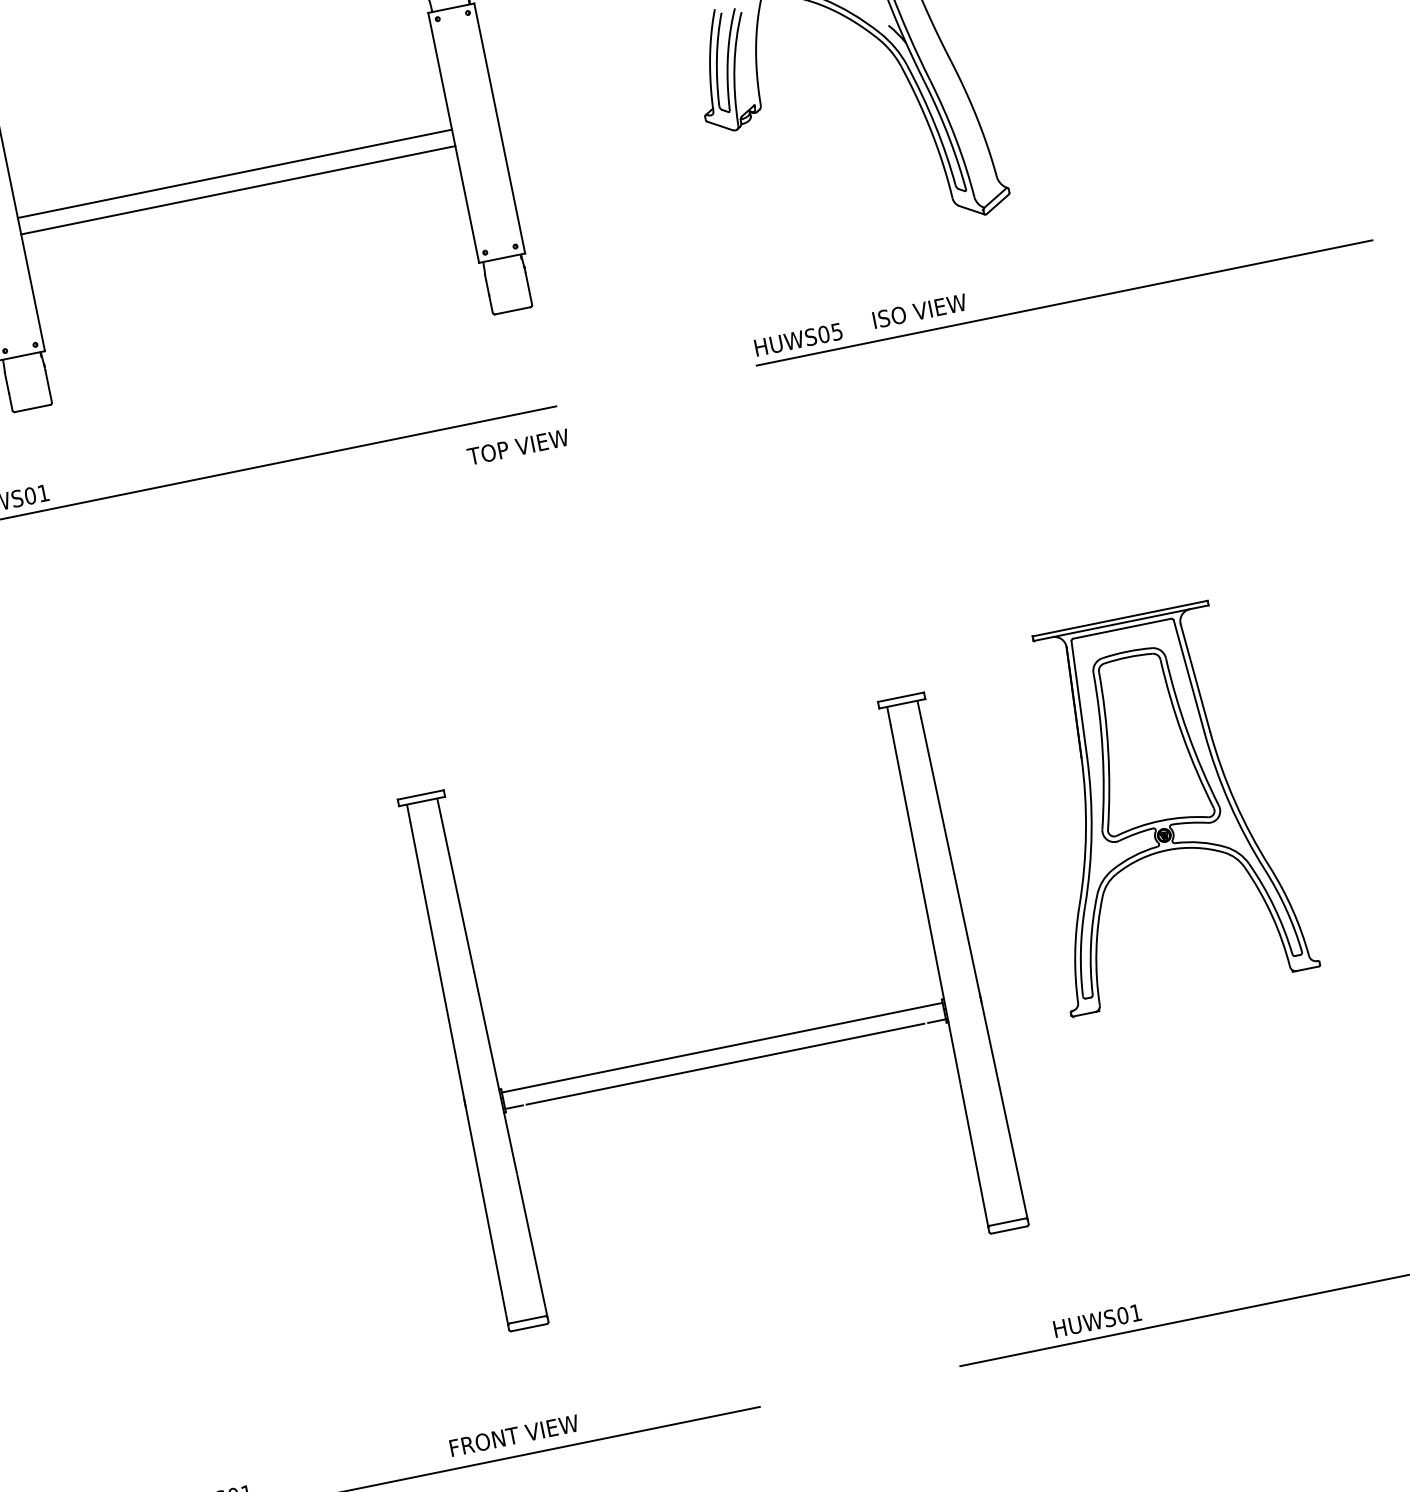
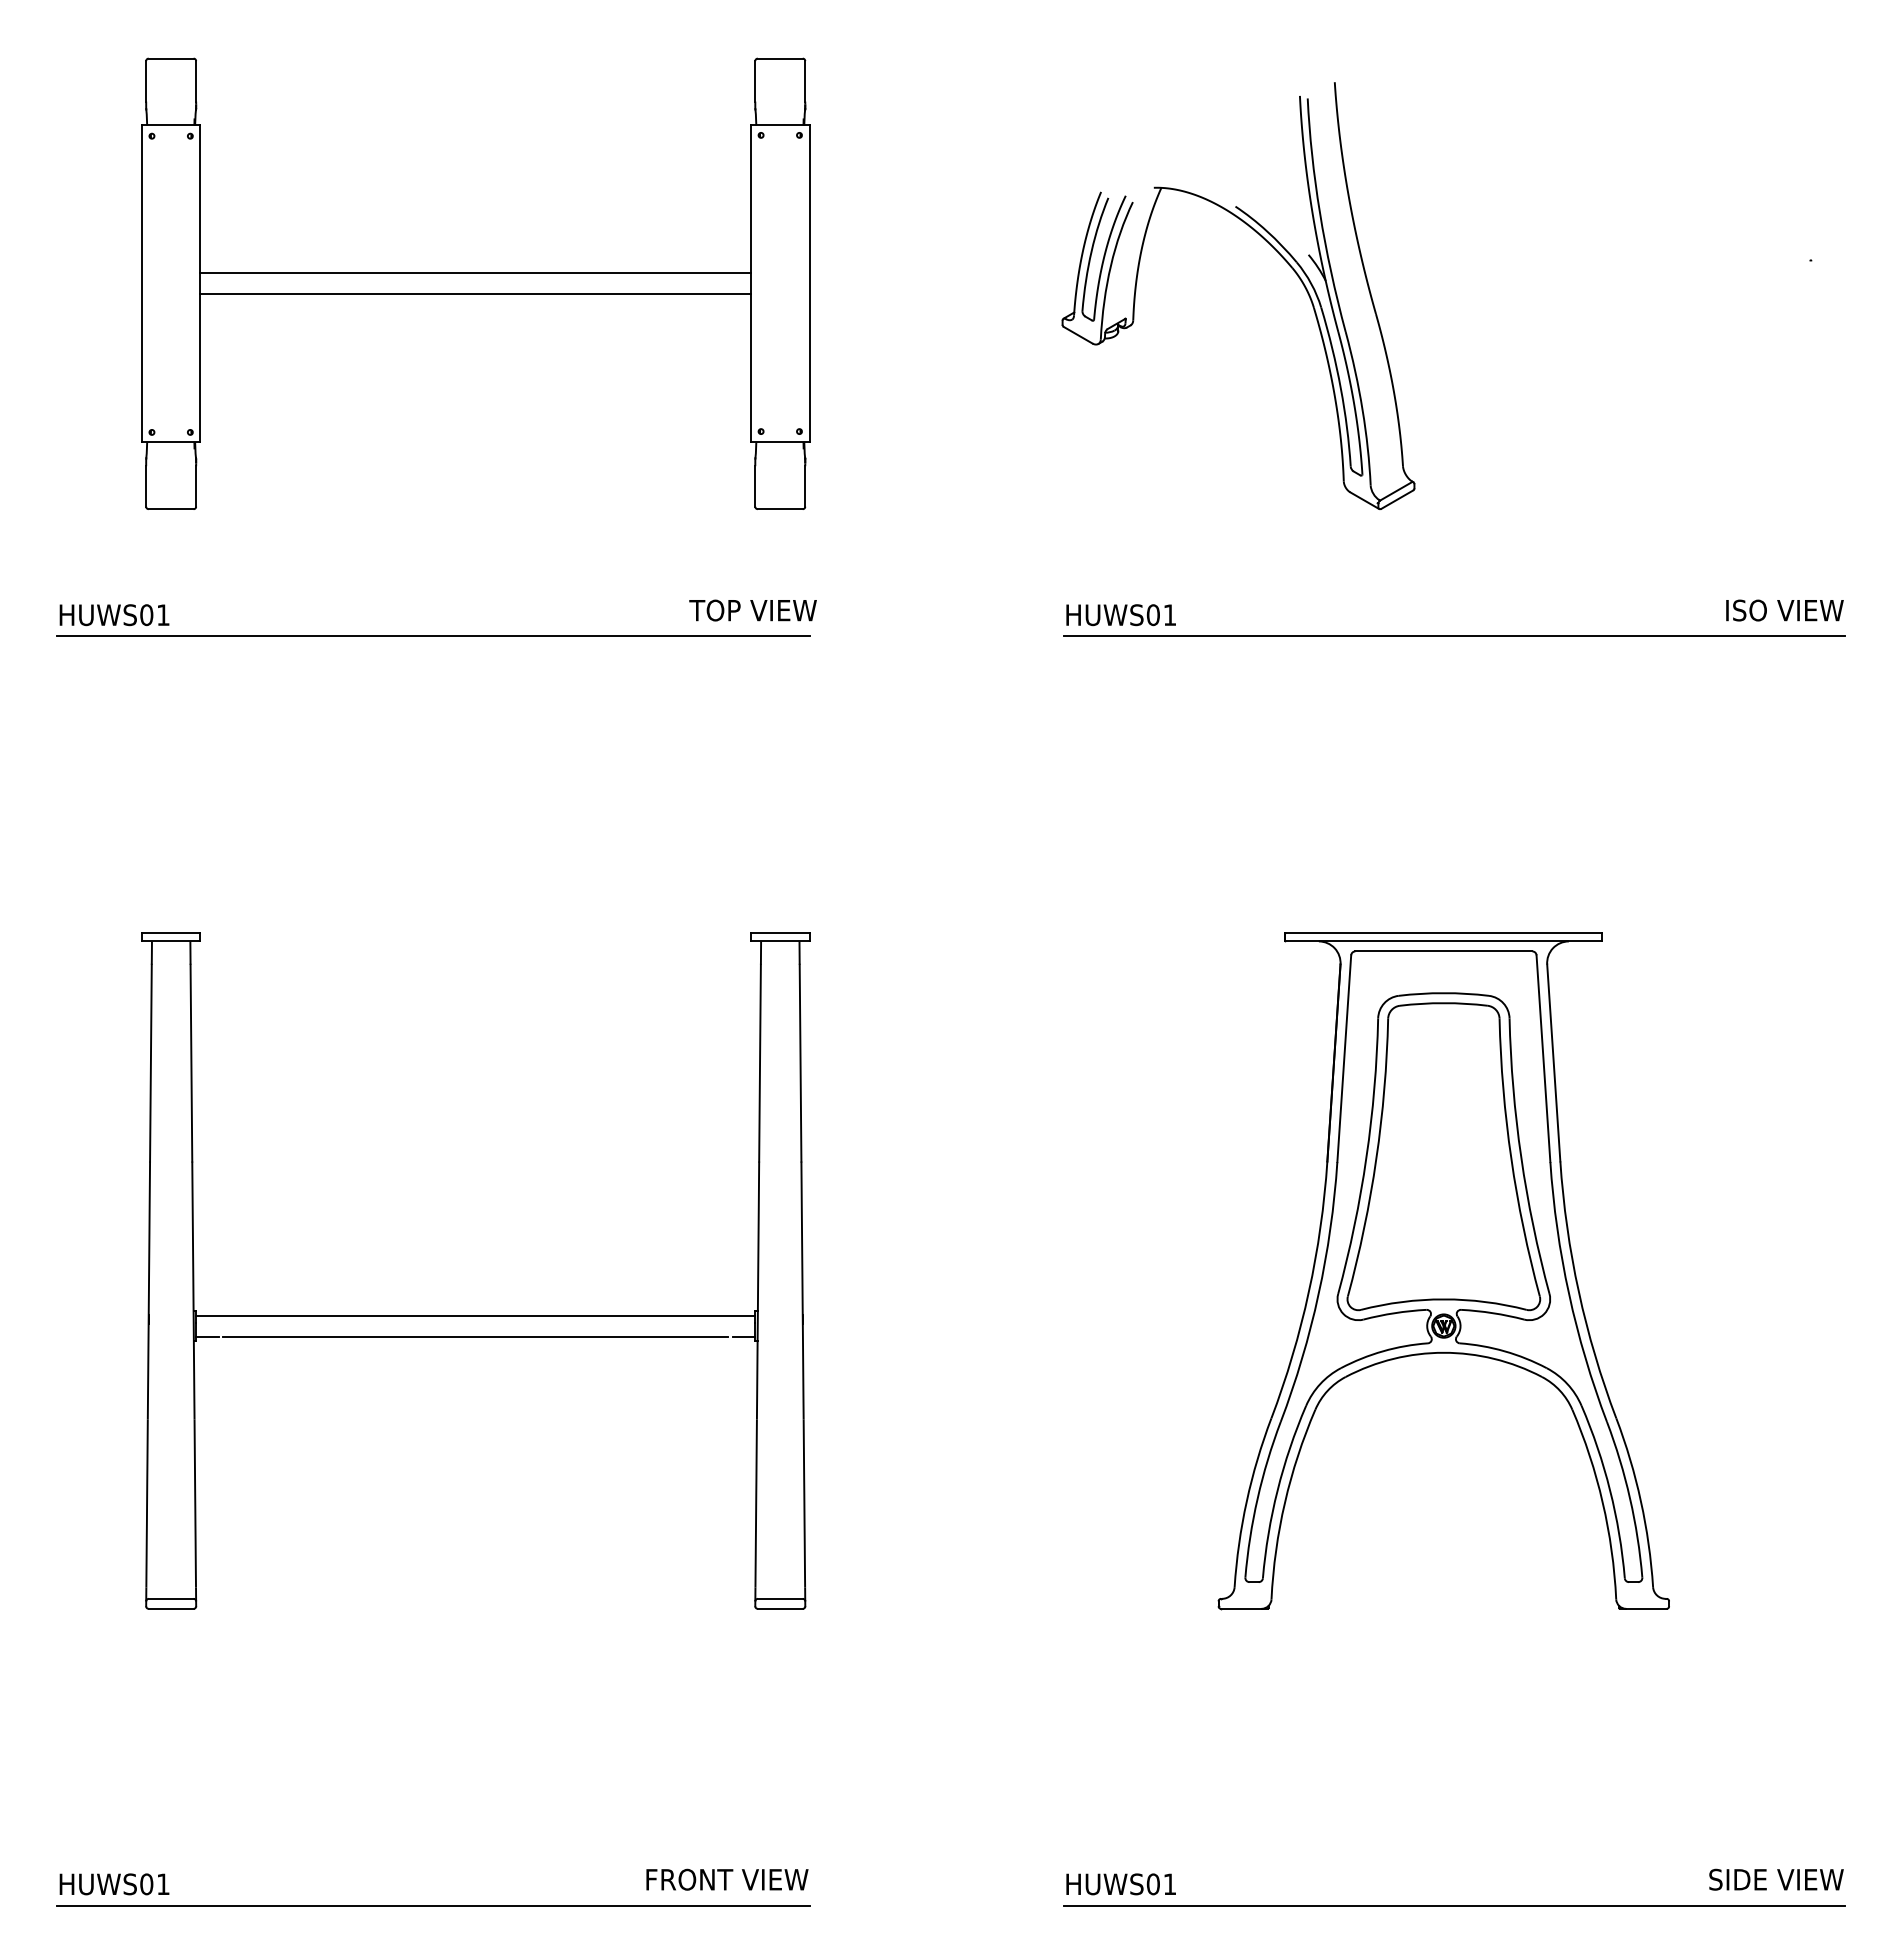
text: (919, 311) -> (1784, 610), moved
text: (836, 332) -> (1169, 615), HUWS05 -> HUWS01
text: (517, 447) -> (752, 610), moved
part: (1157, 805) -> (1443, 1271), size x1.43
part: (722, 1047) -> (475, 1315), moved
text: (1097, 1321) -> (1120, 1884), moved
text: (514, 1435) -> (727, 1879), moved

